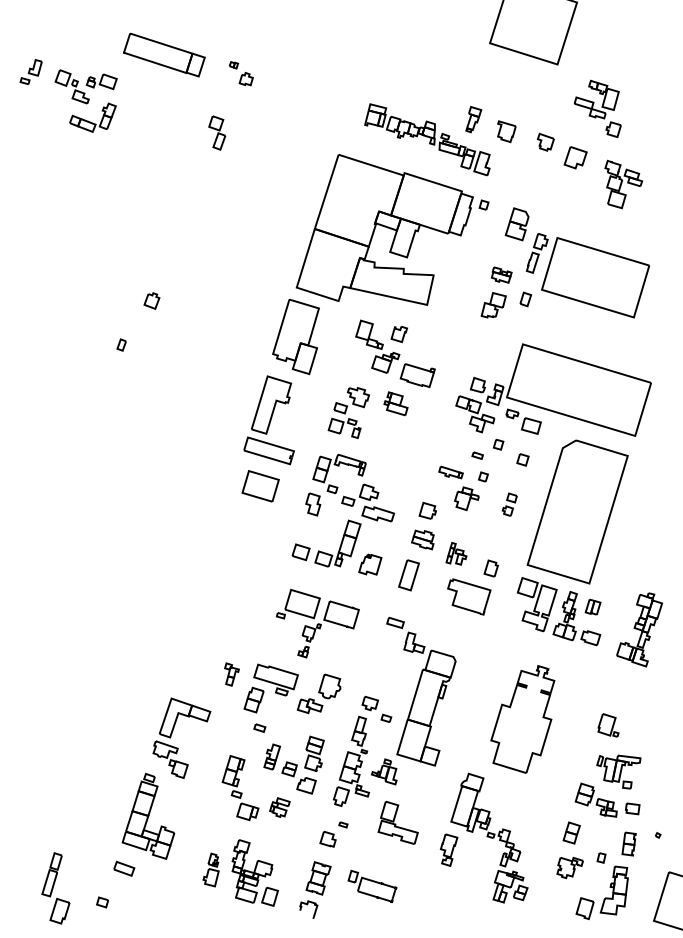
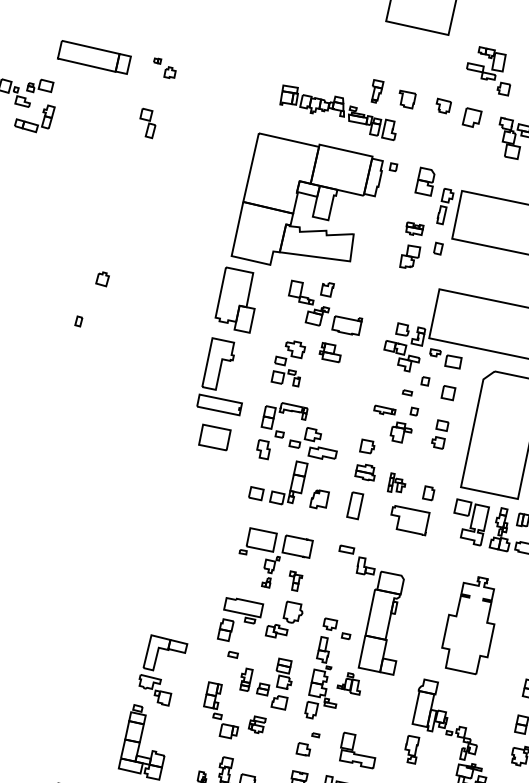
part: (522, 459) -> (448, 392), size x1.43
part: (509, 504) -> (439, 434), size x1.43
part: (231, 674) -> (296, 580), moved
part: (397, 822) -> (356, 750), moved

